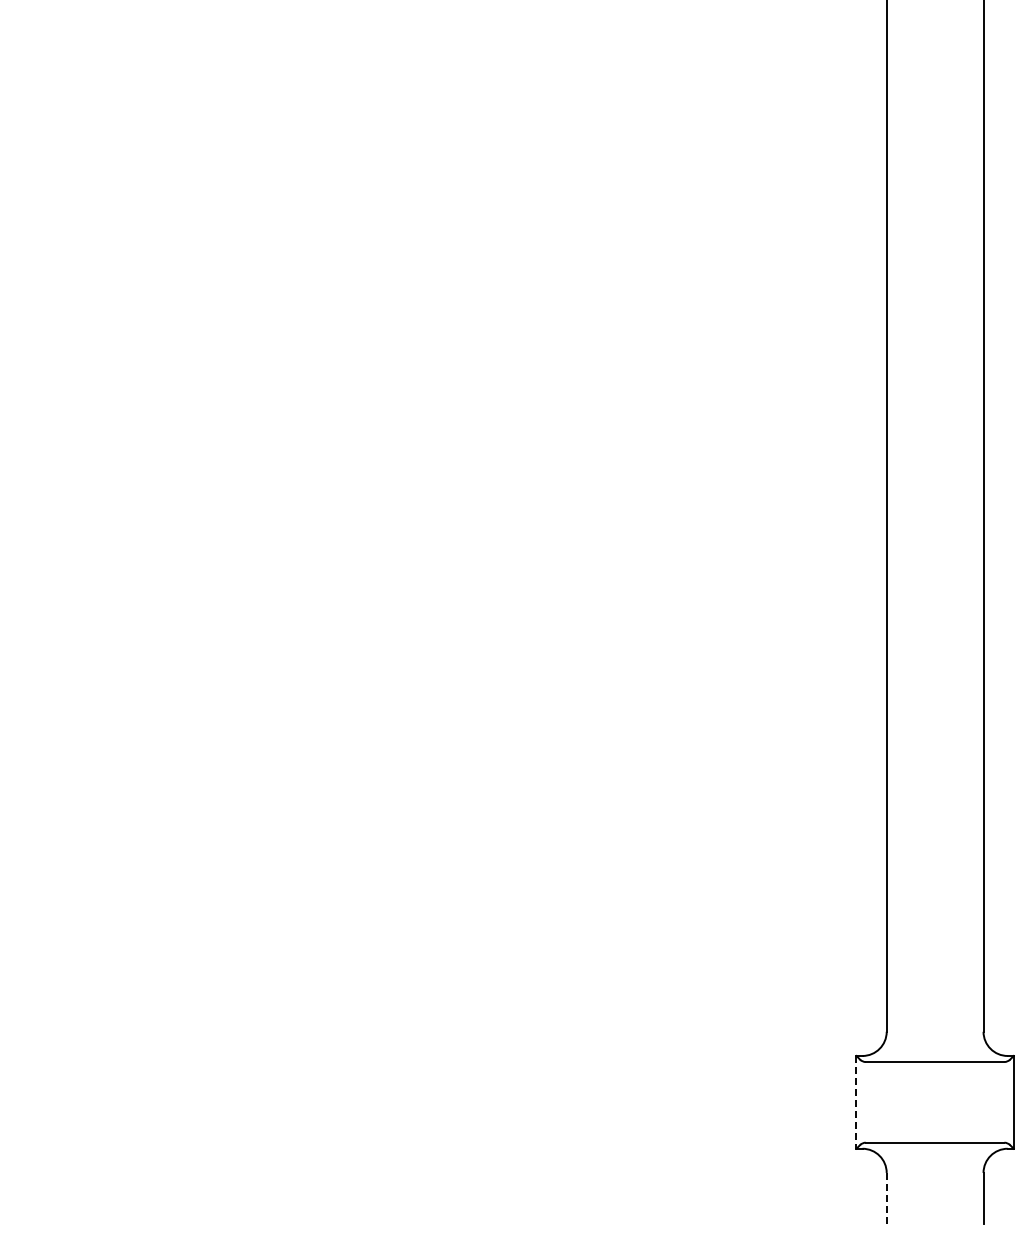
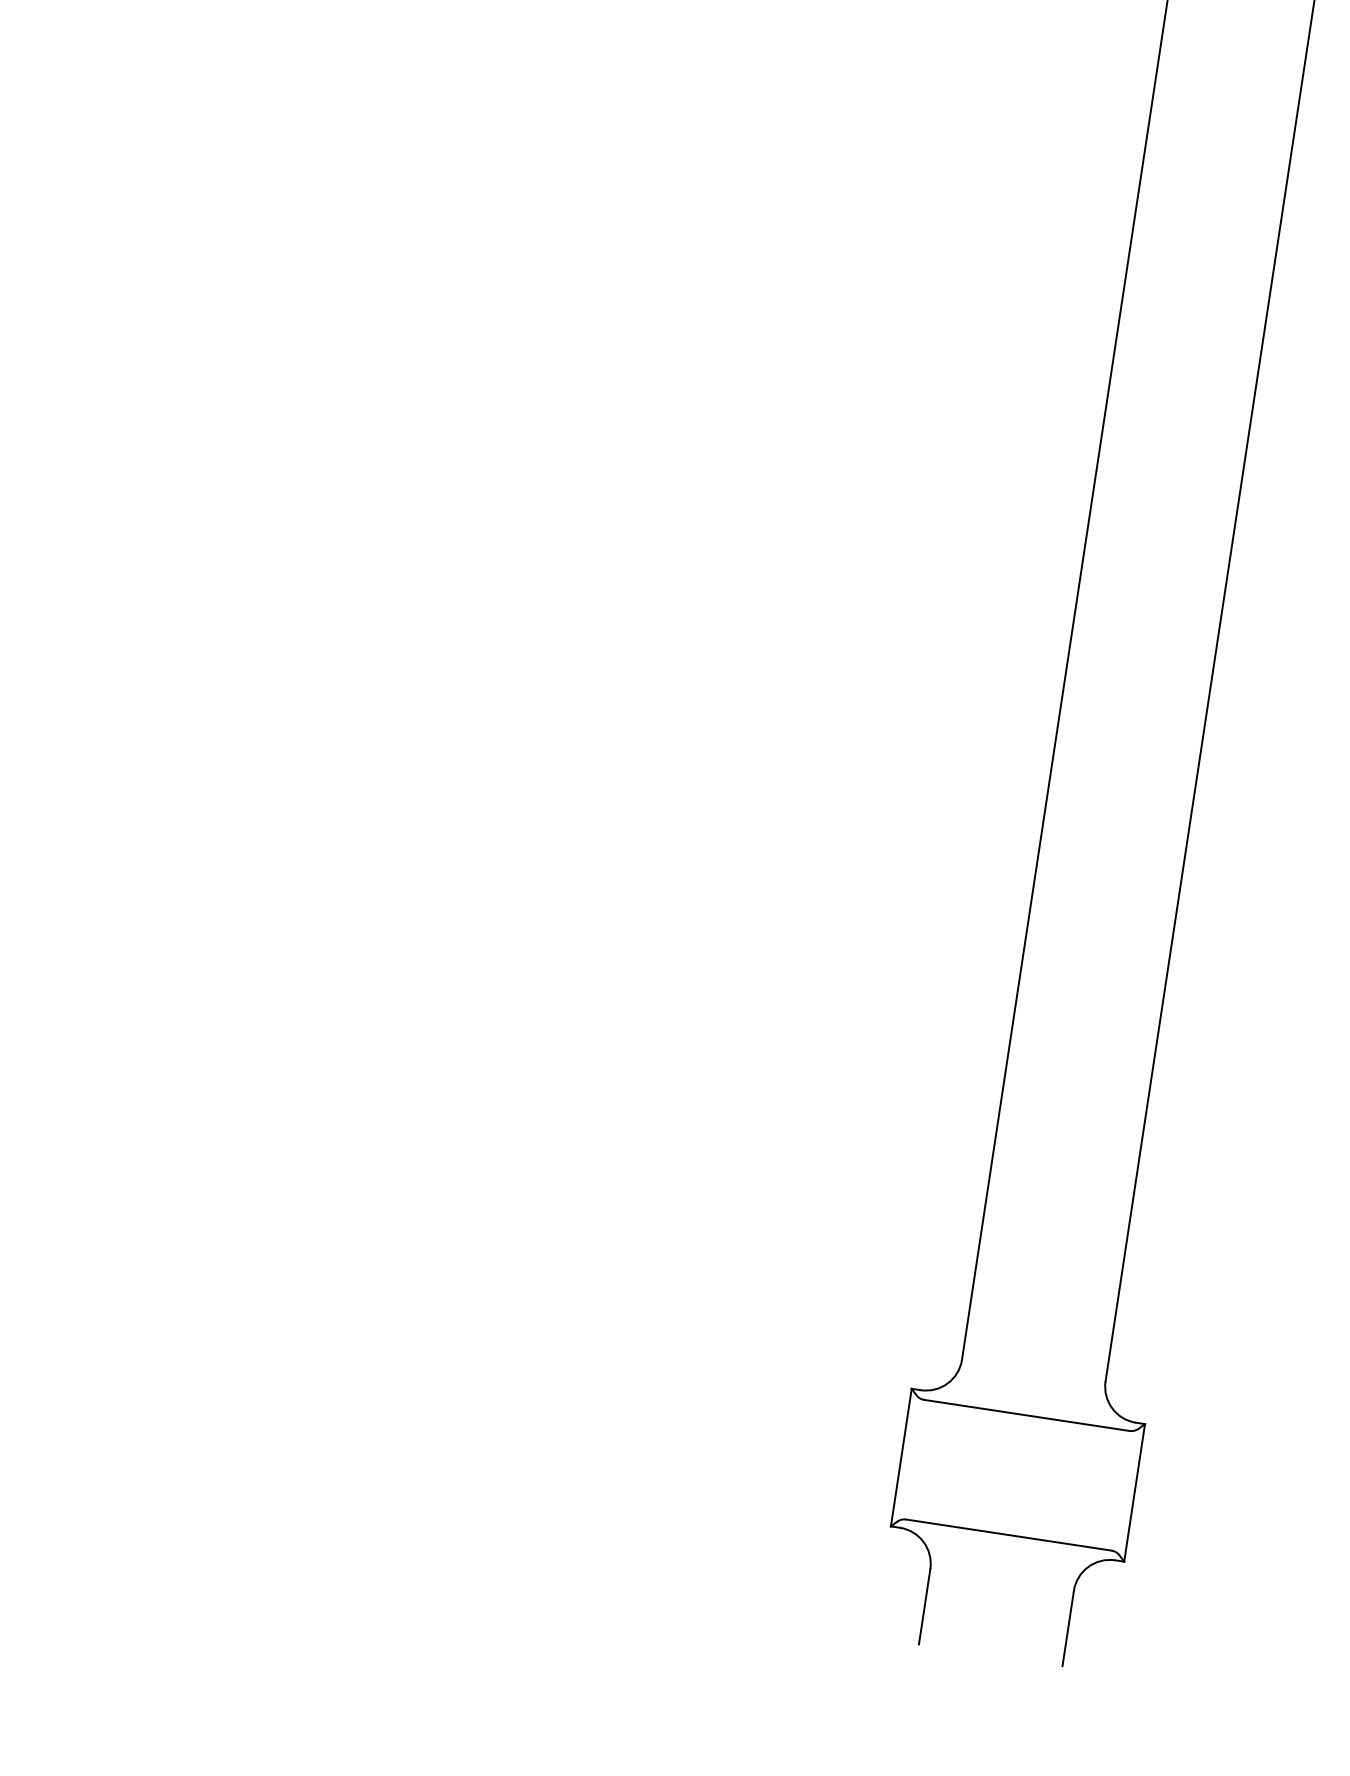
line: (856, 1102) -> (901, 1457), dashed -> solid
line: (886, 1197) -> (924, 1605), dashed -> solid

